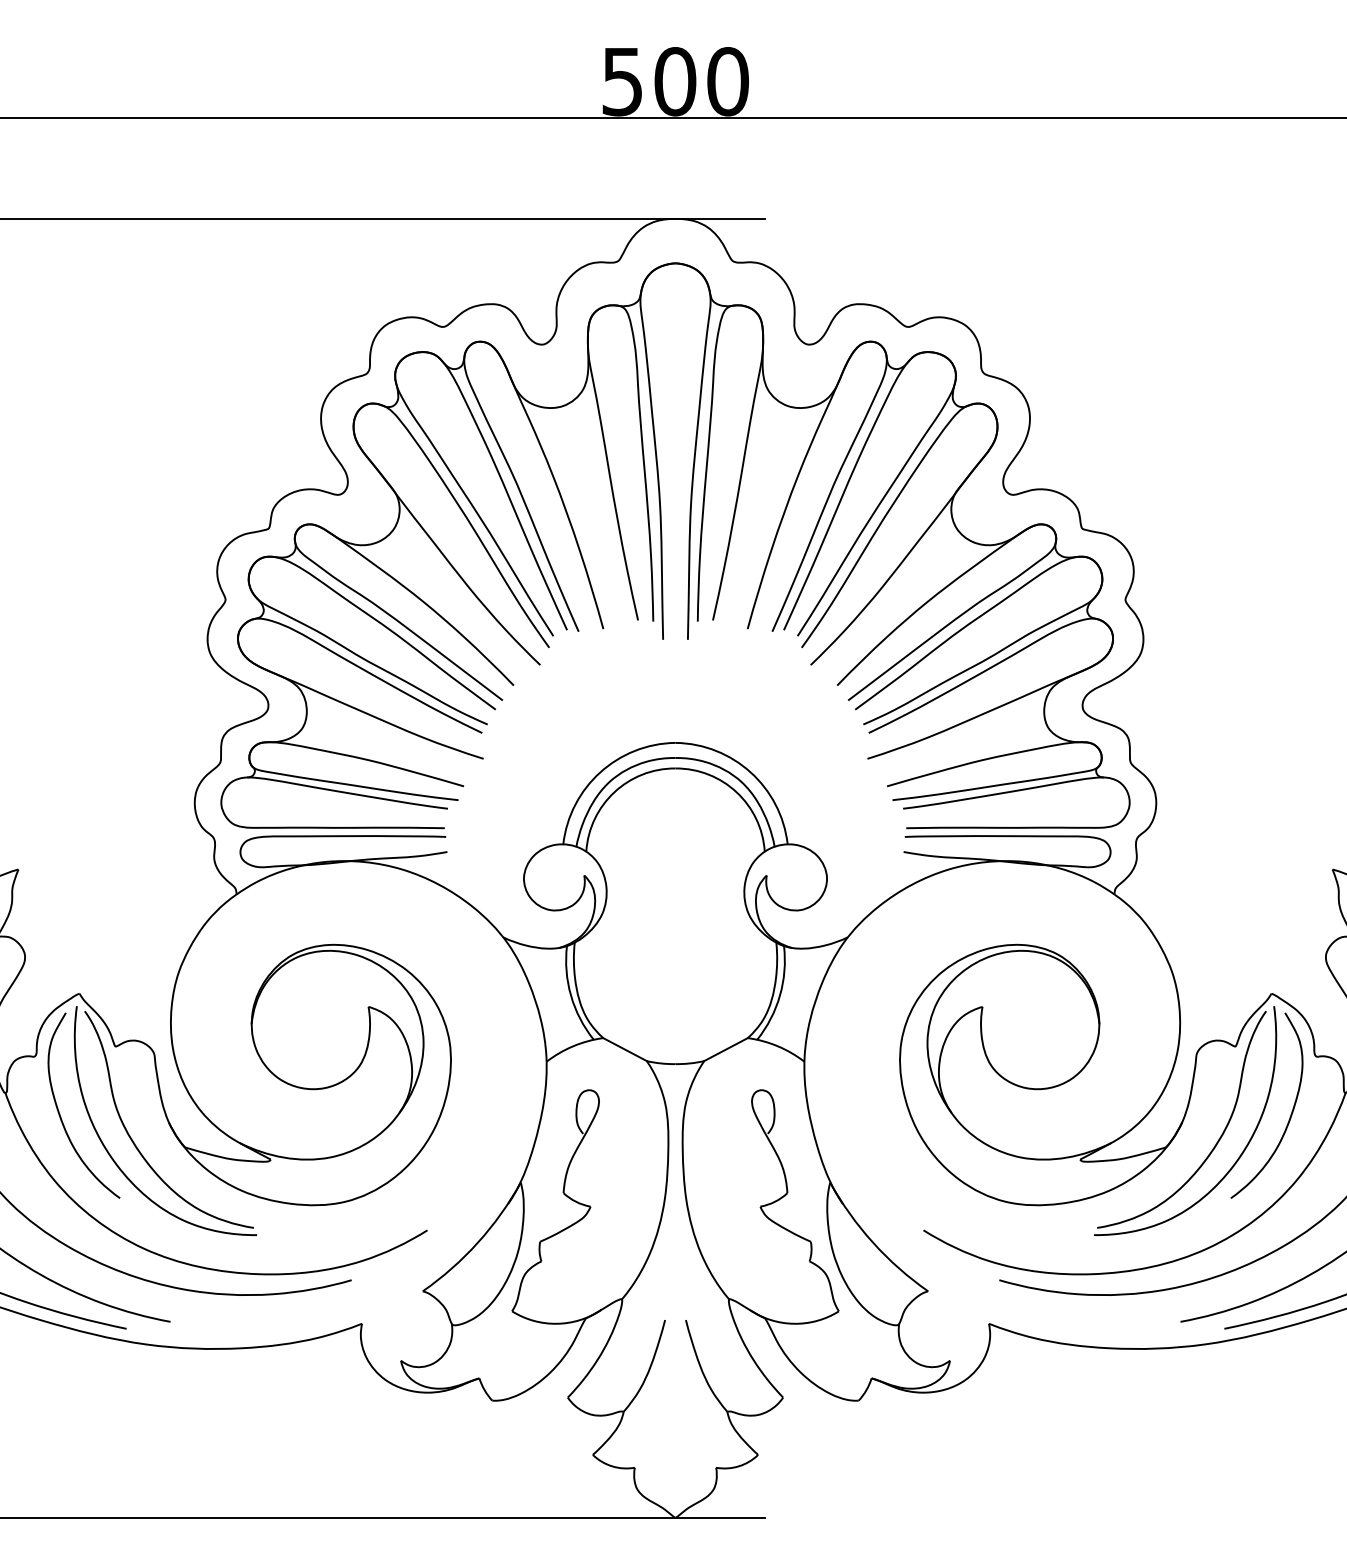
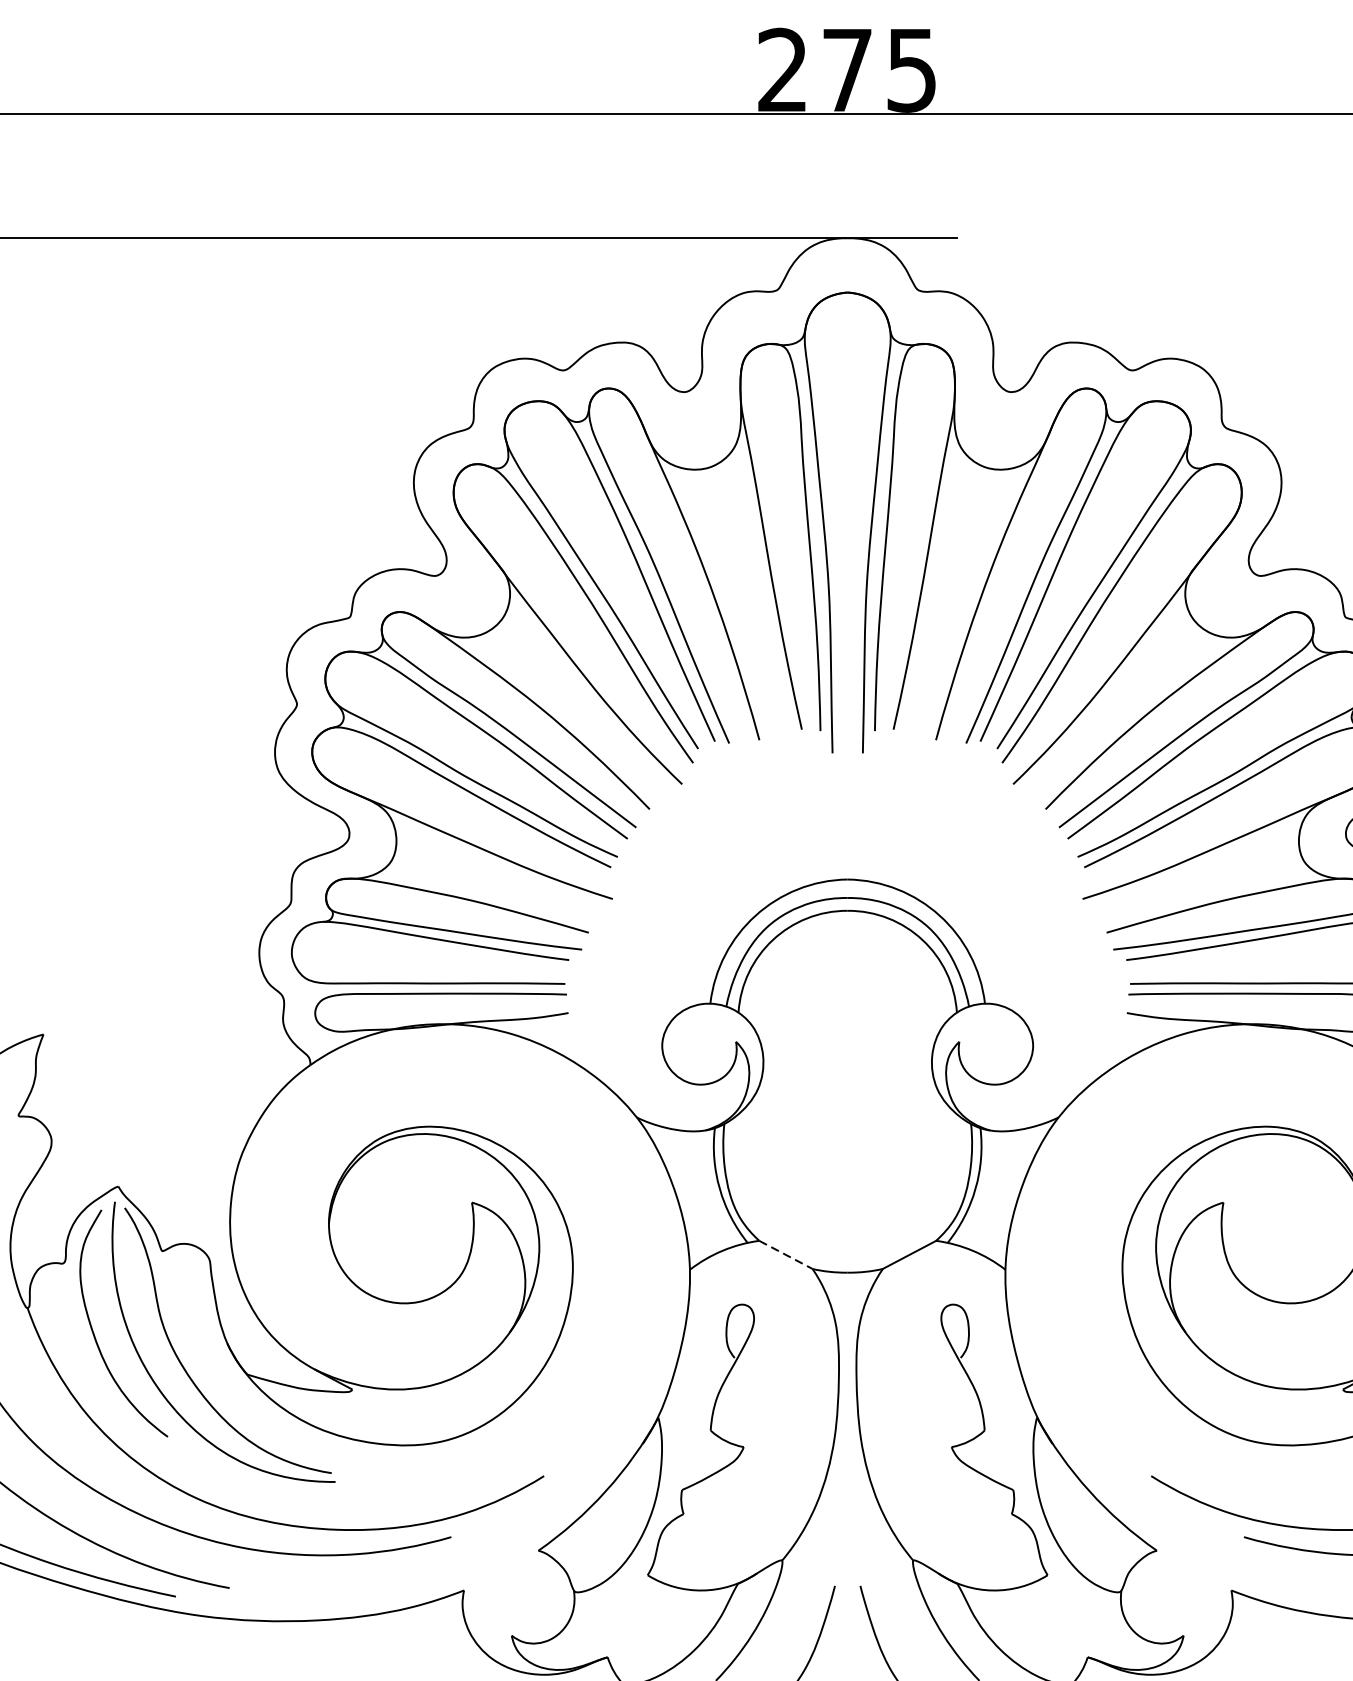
text: (675, 81) -> (847, 70), 500 -> 275
line: (625, 1049) -> (786, 1254), solid -> dashed

